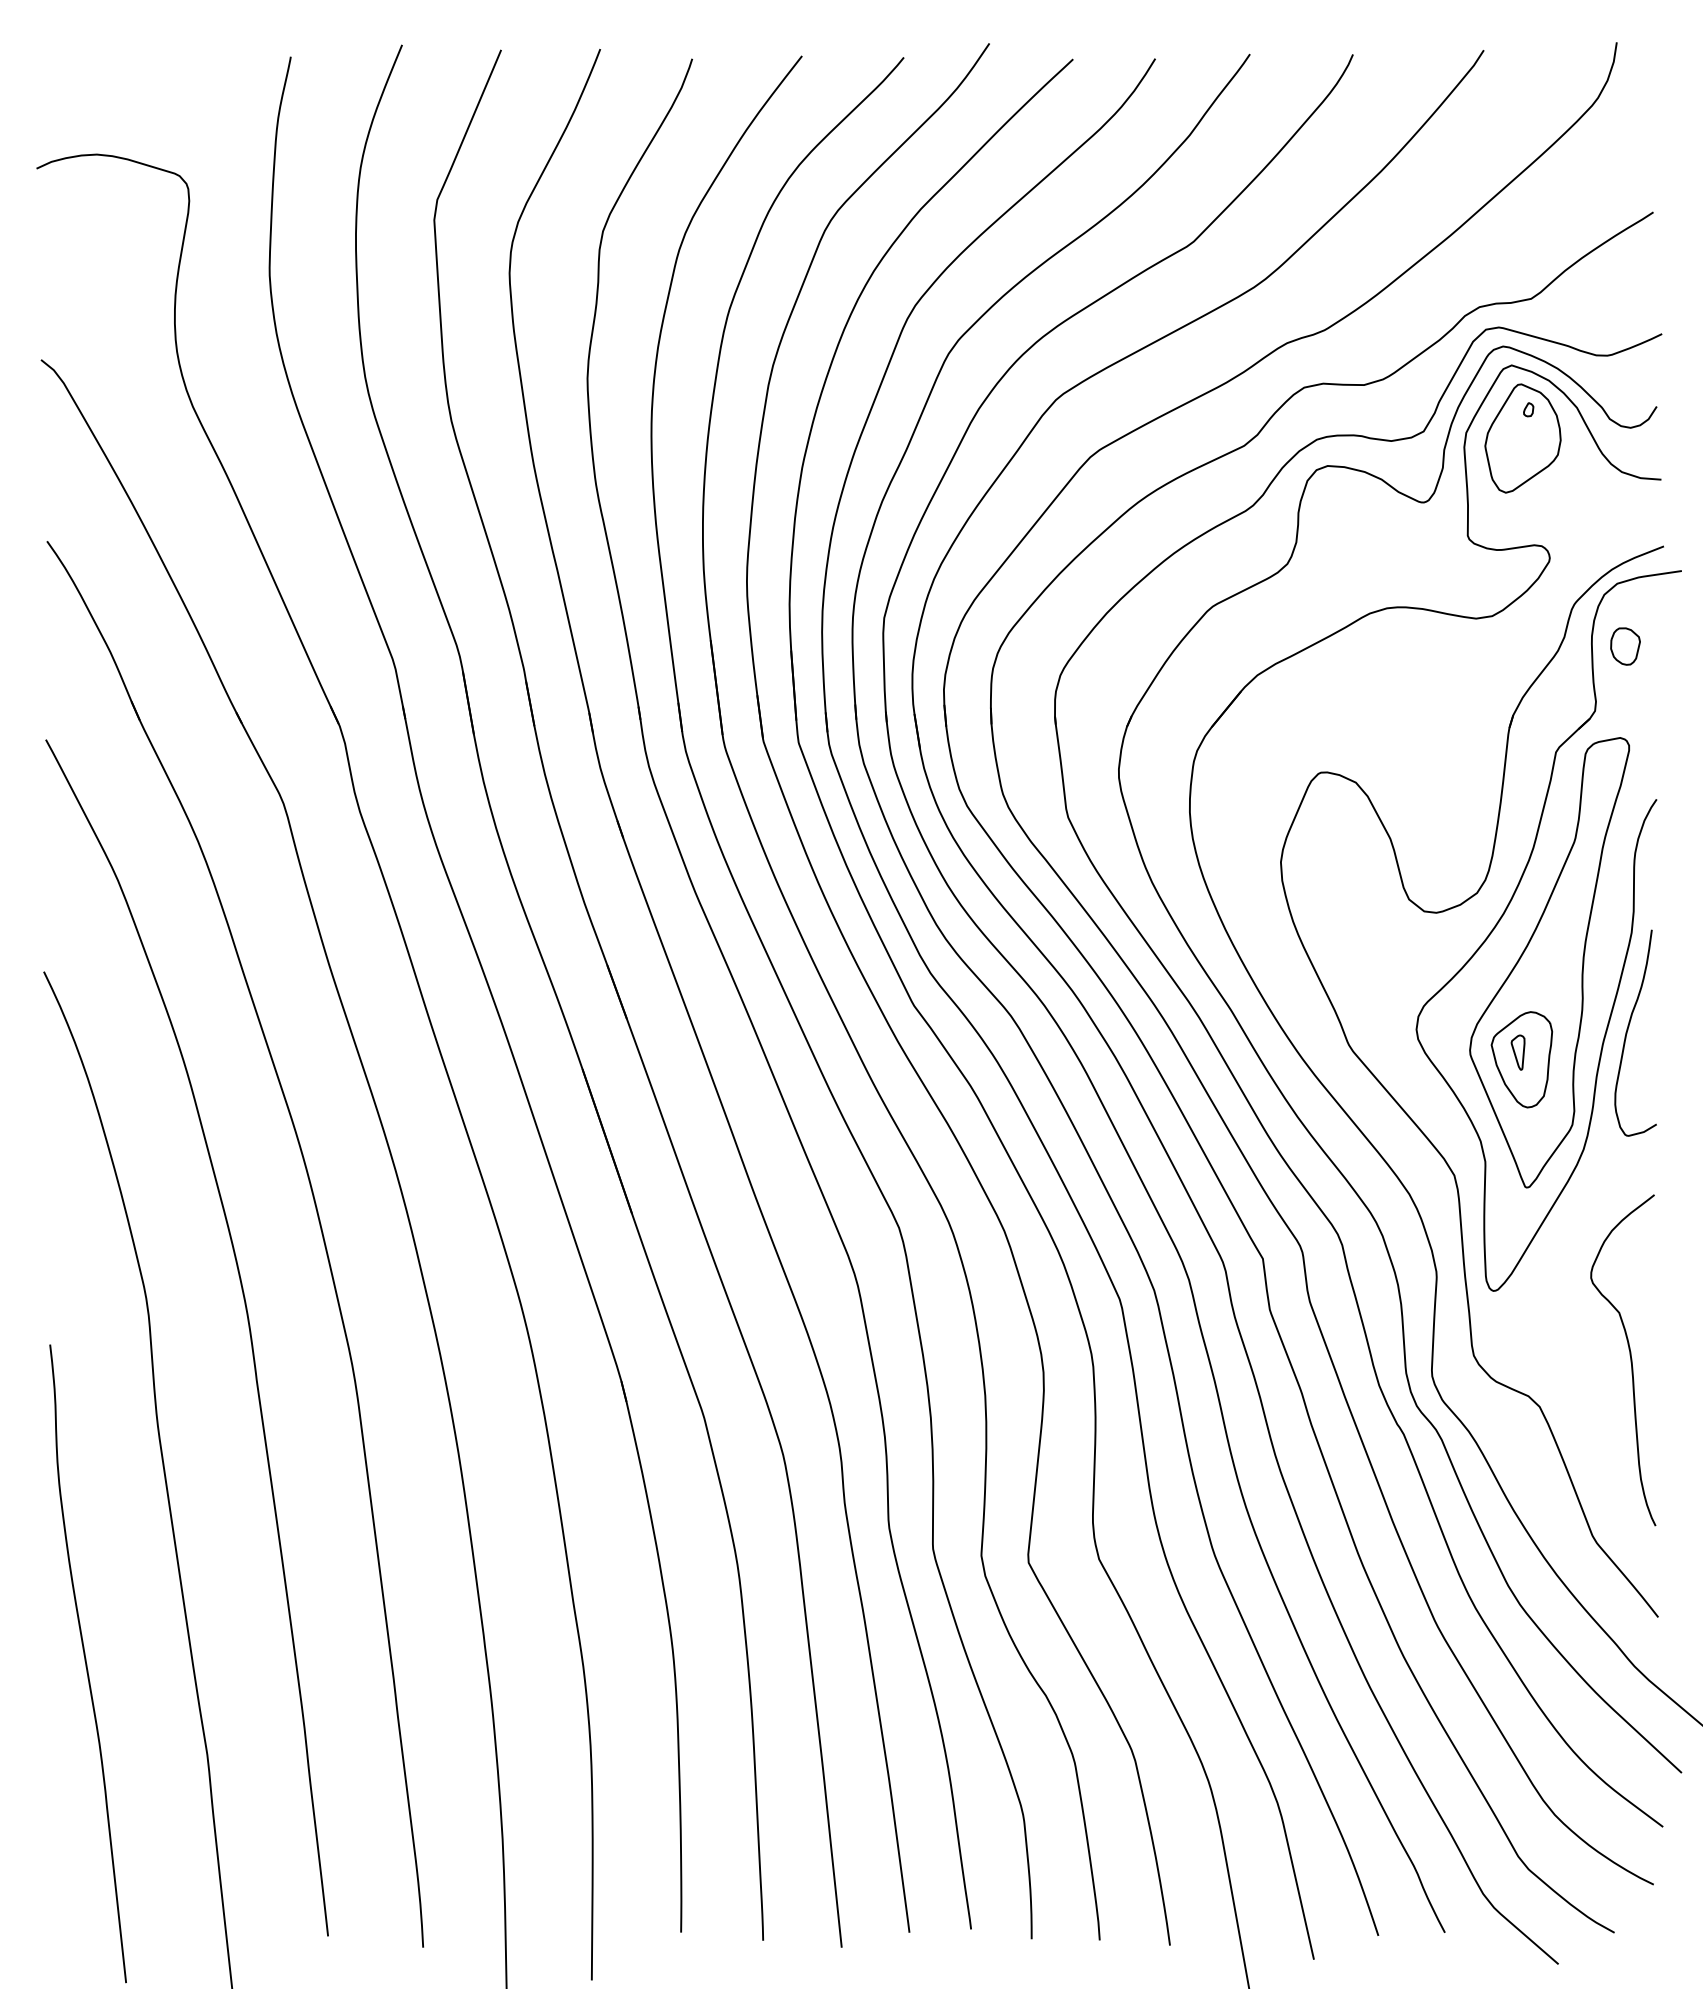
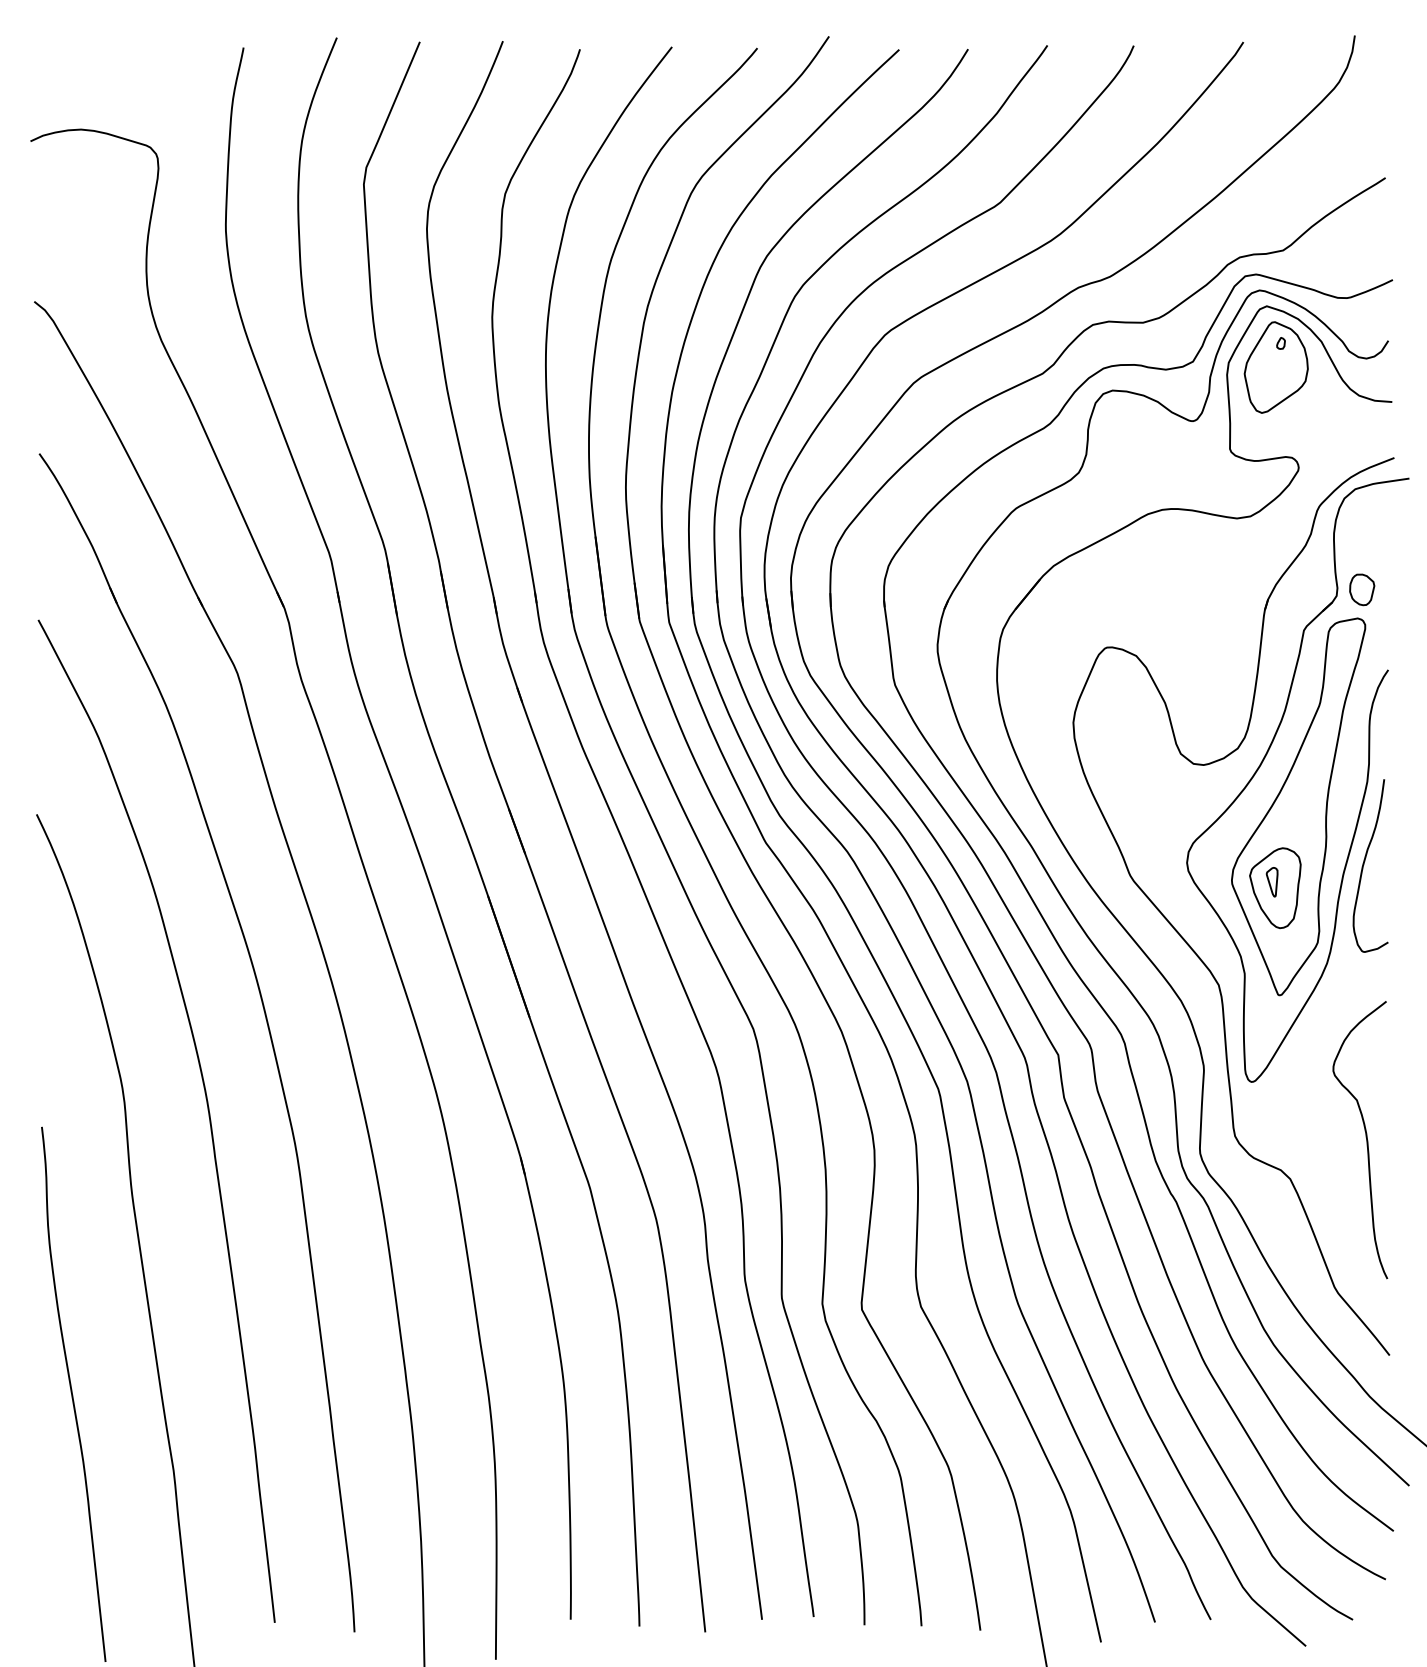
part: (1625, 646) -> (1362, 589), moved

